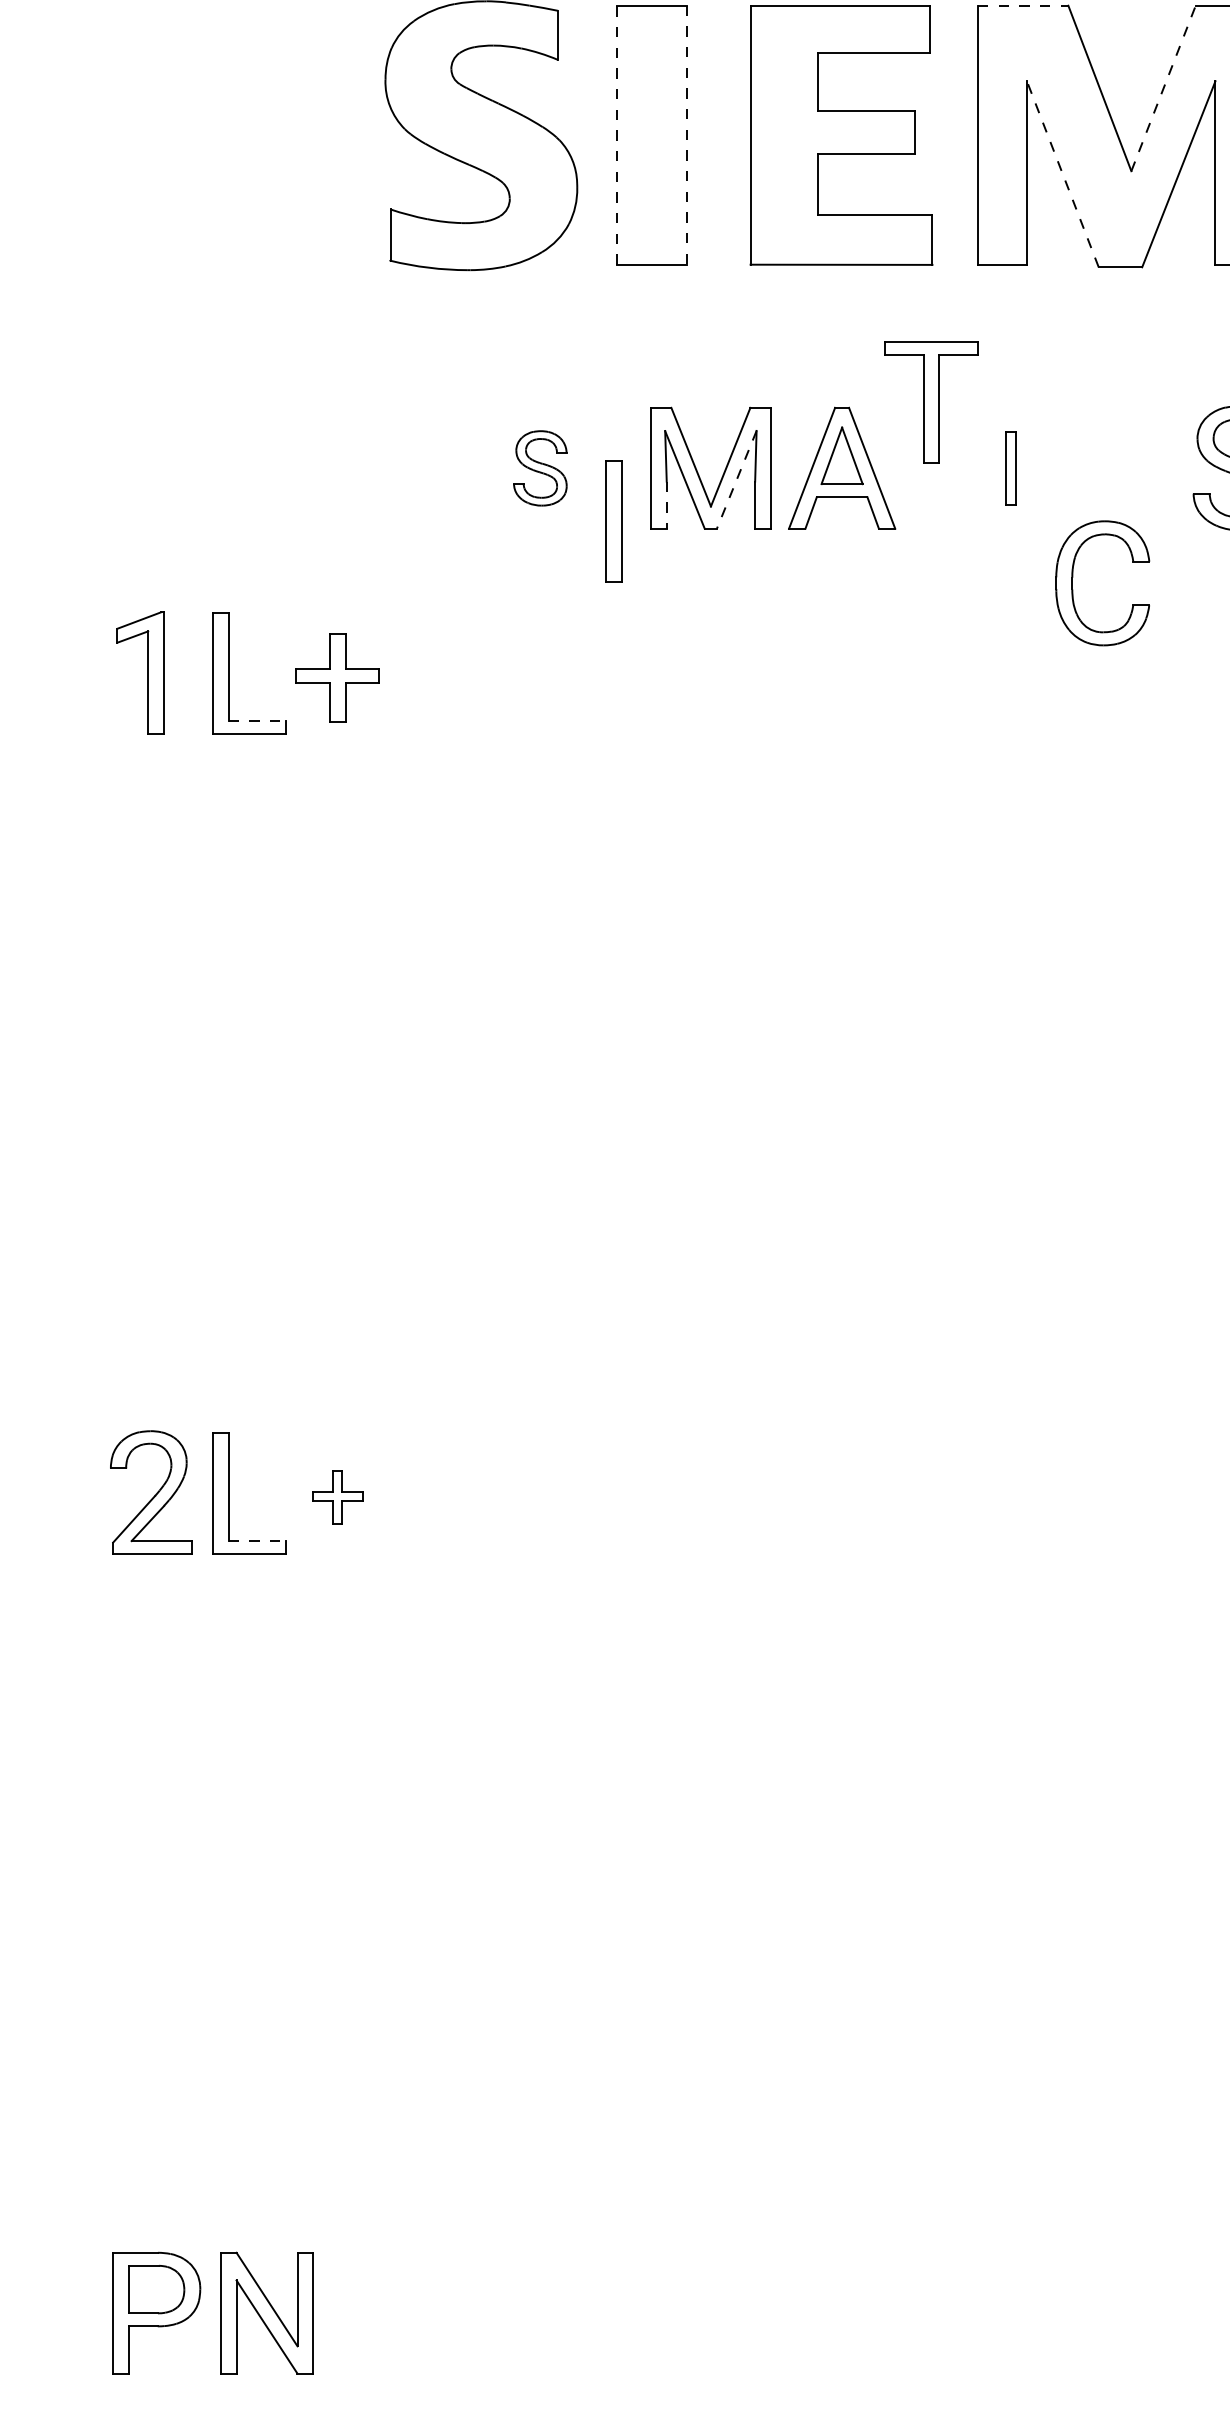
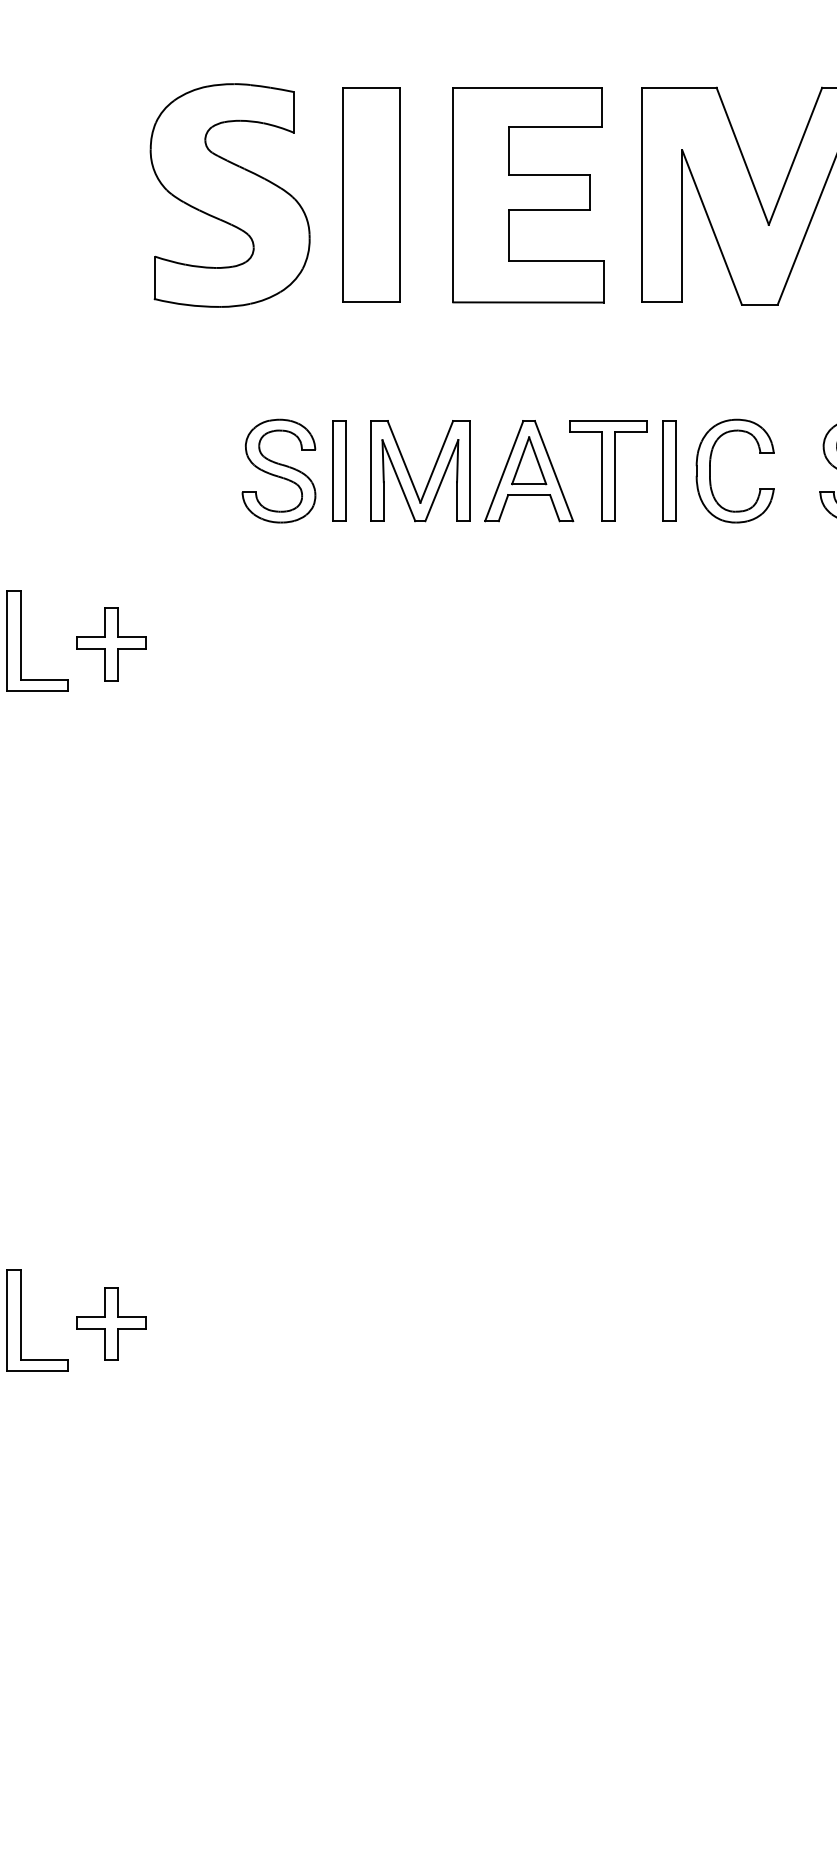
line: (1023, 5) -> (679, 87), dashed -> solid
line: (1163, 88) -> (795, 156), dashed -> solid
line: (616, 134) -> (342, 194), dashed -> solid
line: (686, 135) -> (400, 195), dashed -> solid
line: (1062, 174) -> (711, 227), dashed -> solid
part: (931, 402) -> (608, 471), moved
part: (540, 468) -> (279, 471), size x1.67
part: (1010, 468) -> (668, 471), size x1.67
line: (736, 479) -> (441, 480), dashed -> solid
line: (666, 505) -> (383, 501), dashed -> solid
part: (613, 521) -> (339, 471), moved
part: (1073, 577) -> (710, 466), moved
line: (257, 720) -> (44, 680), dashed -> solid
part: (337, 1497) -> (110, 1324), size x1.67
line: (257, 1540) -> (44, 1359), dashed -> solid

